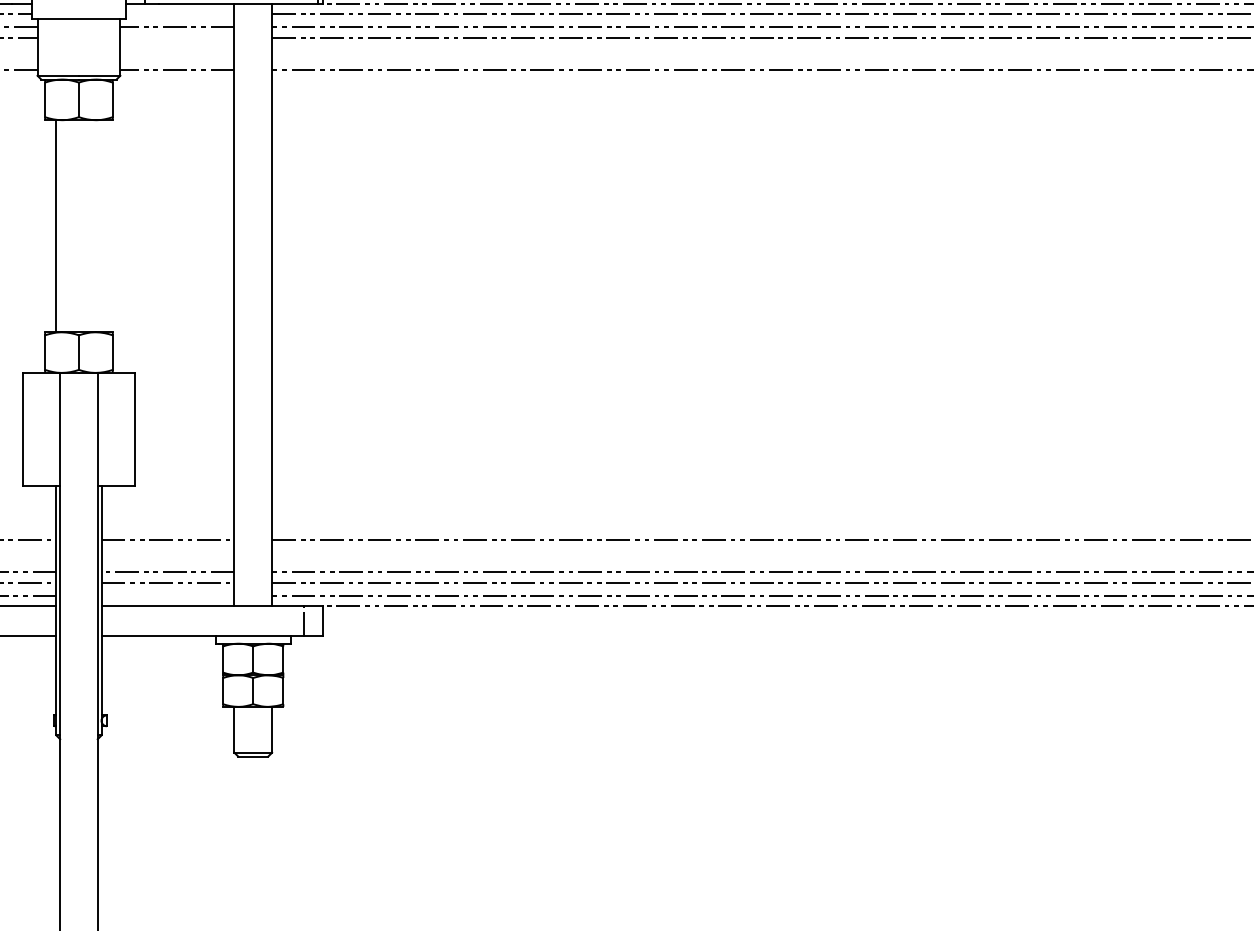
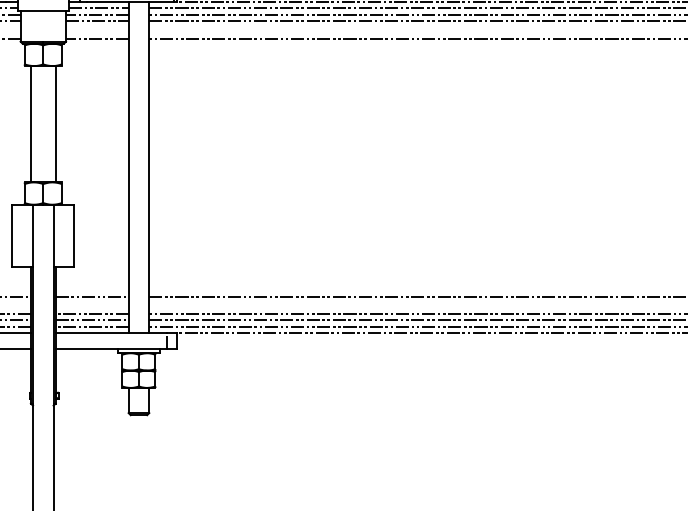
line: (179, 13) -> (98, 7), added
line: (177, 38) -> (97, 21), added
line: (101, 226) -> (55, 124), added
line: (166, 596) -> (91, 327), added

